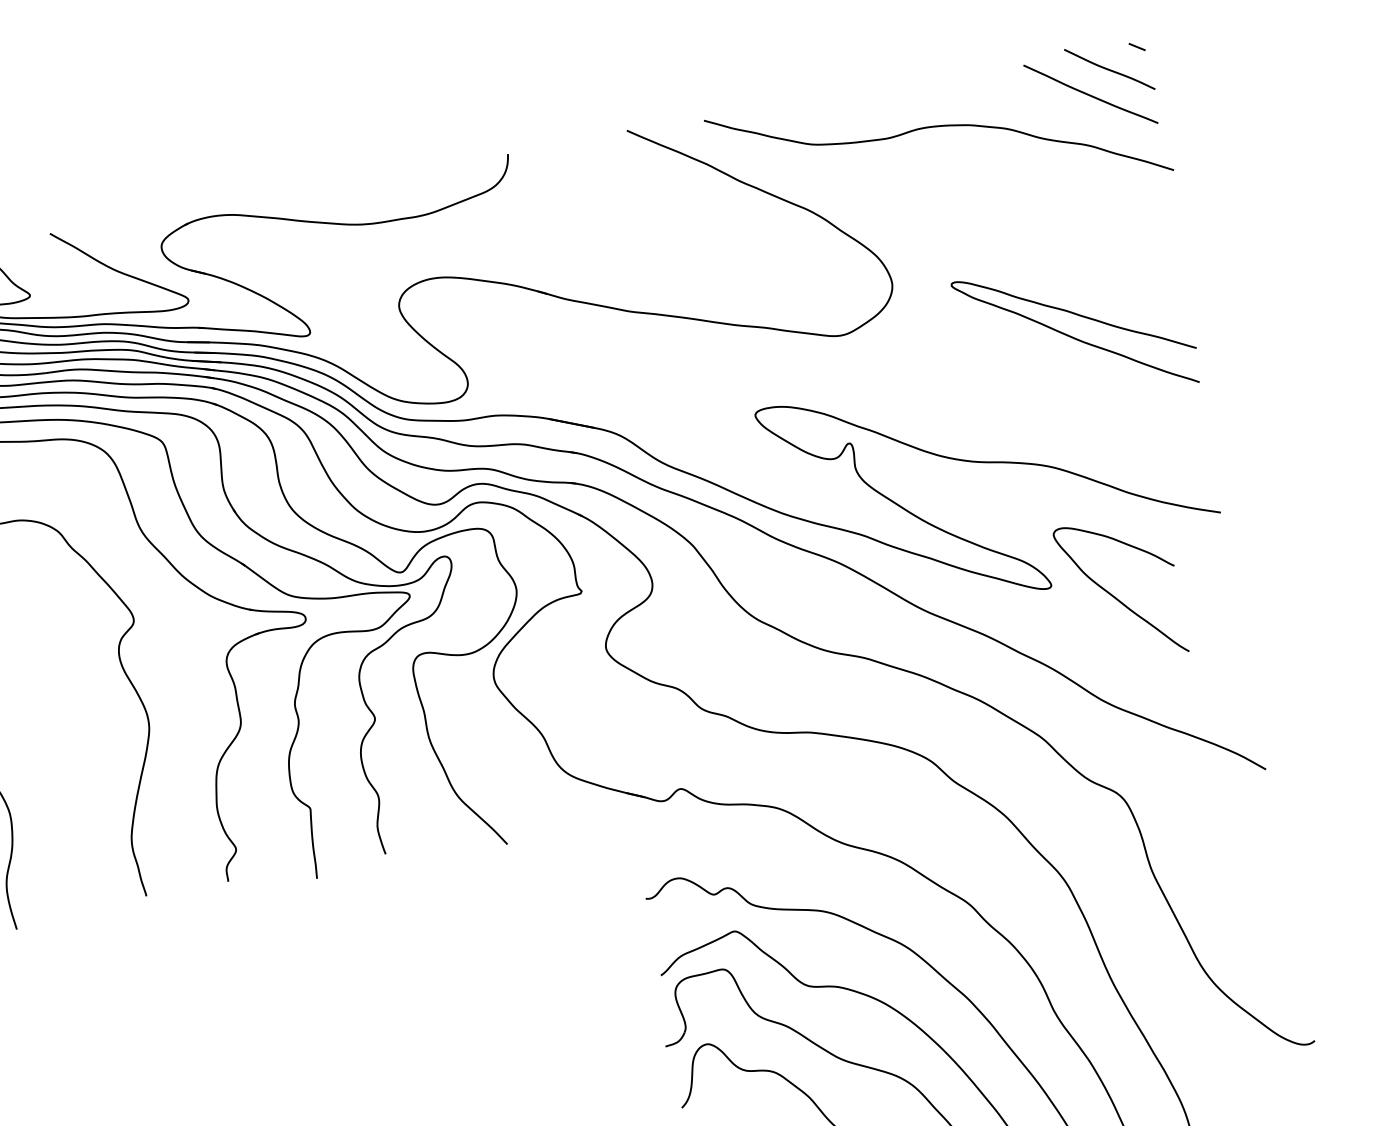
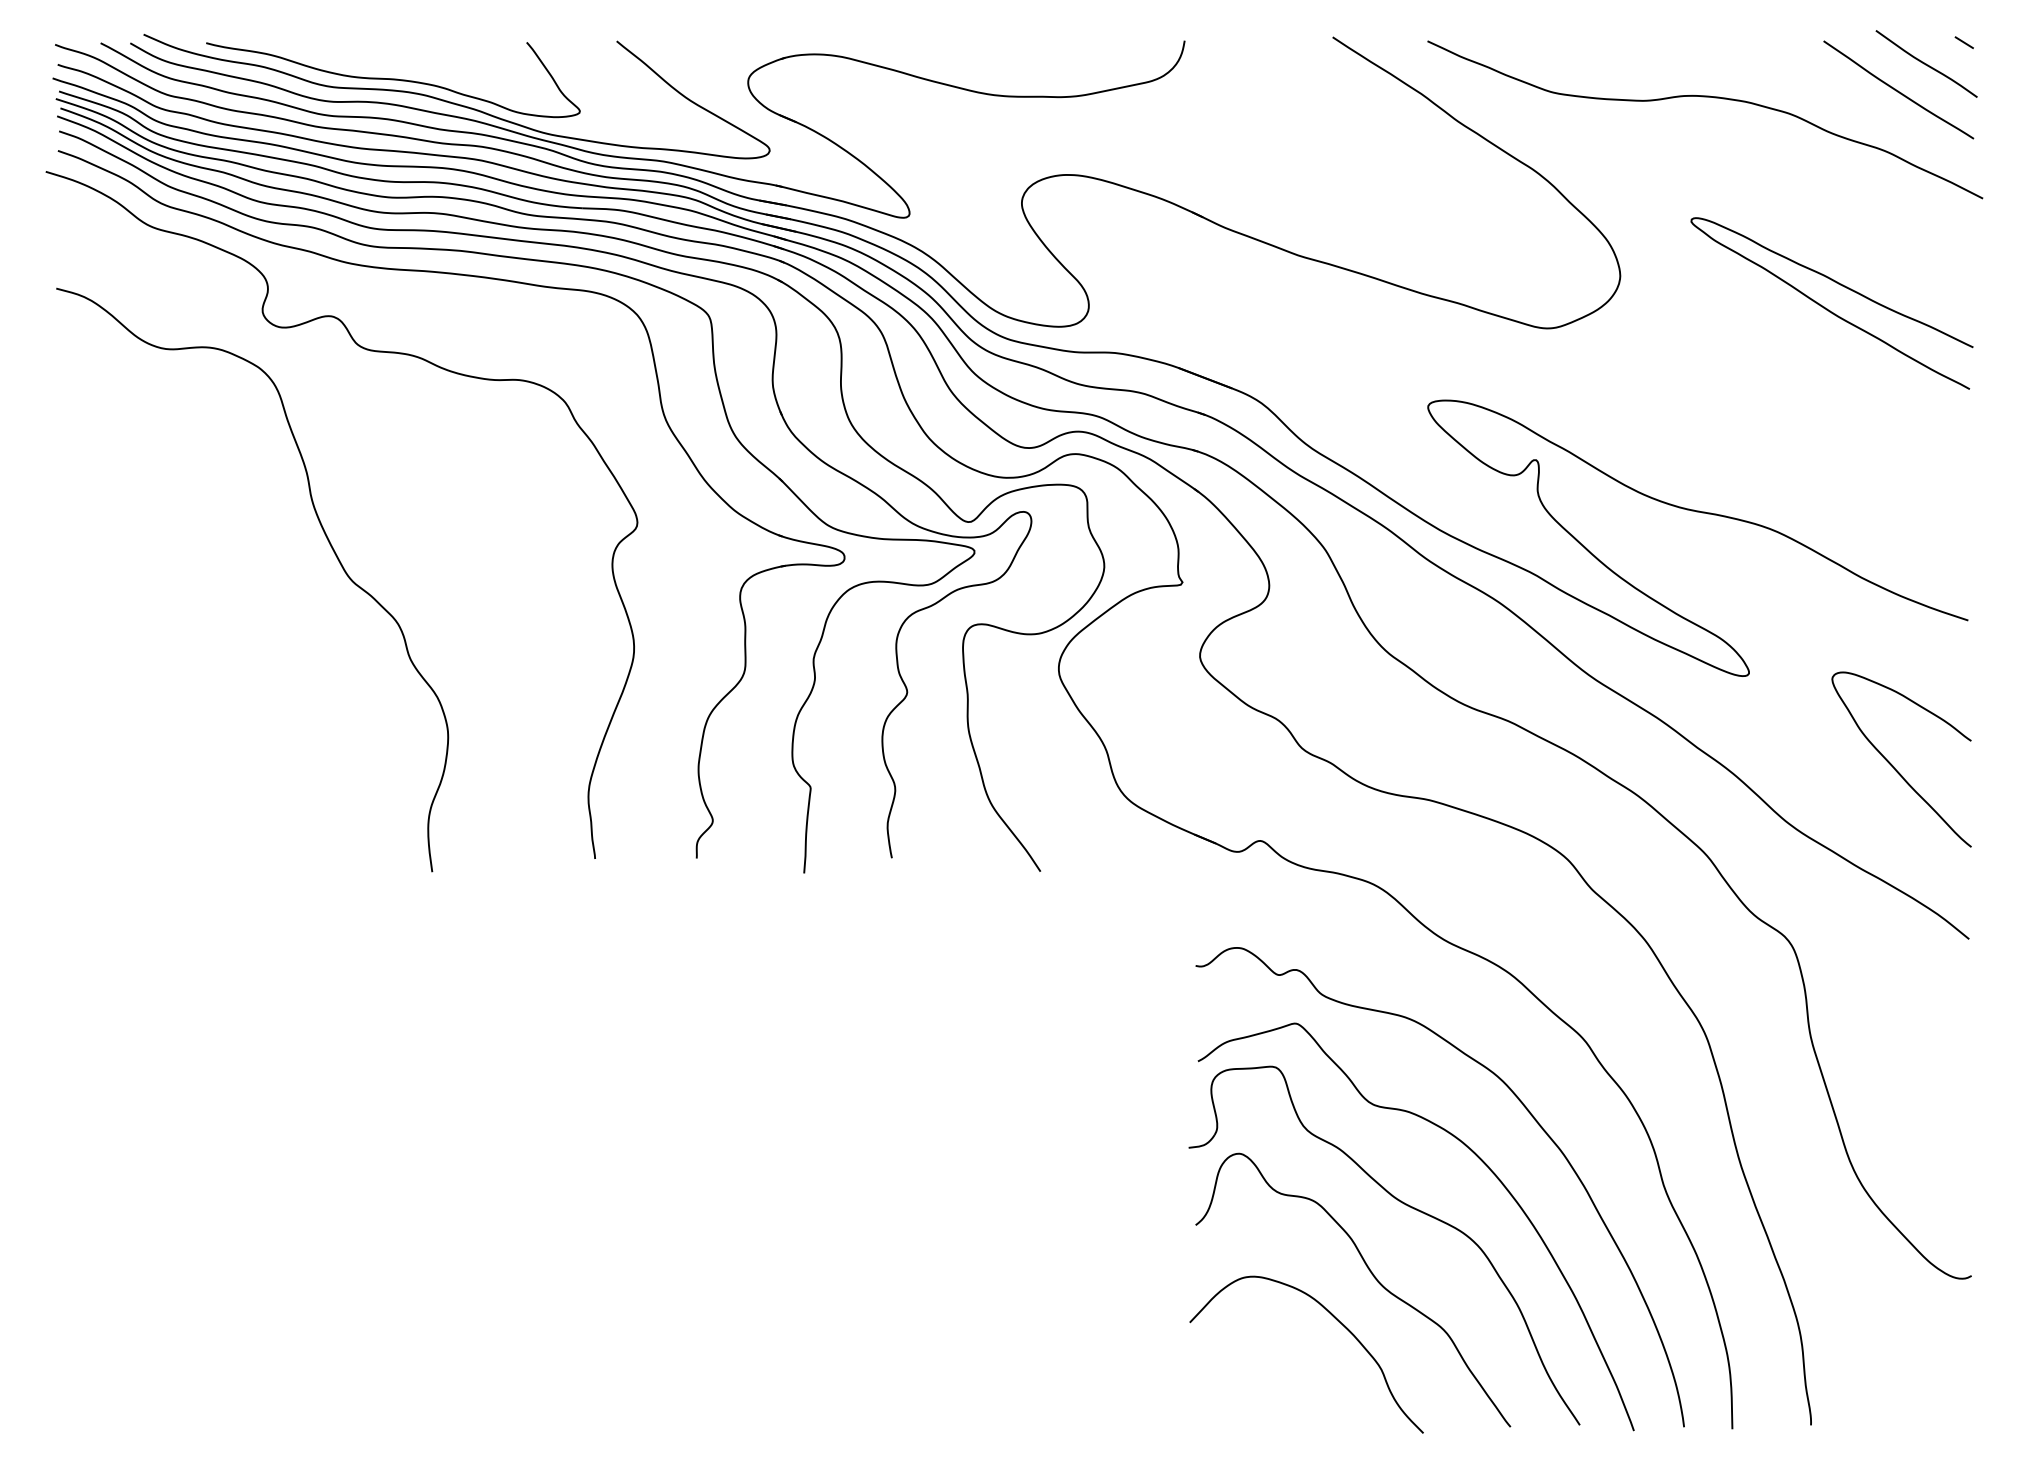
curve: (1073, 336) -> (1827, 308), moved
curve: (1116, 597) -> (1894, 766), moved

